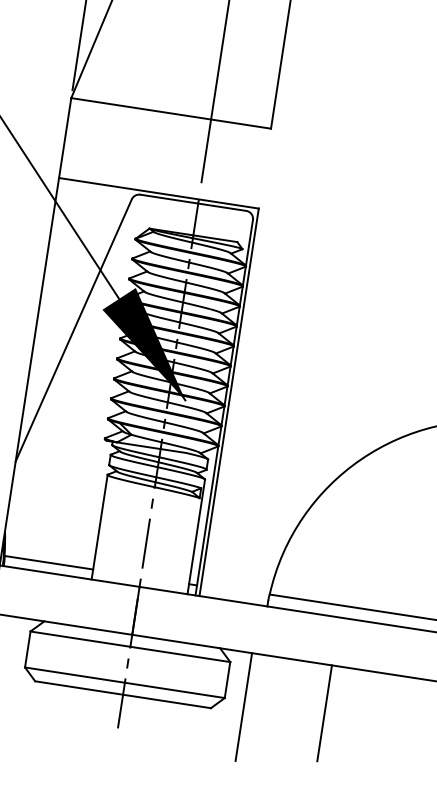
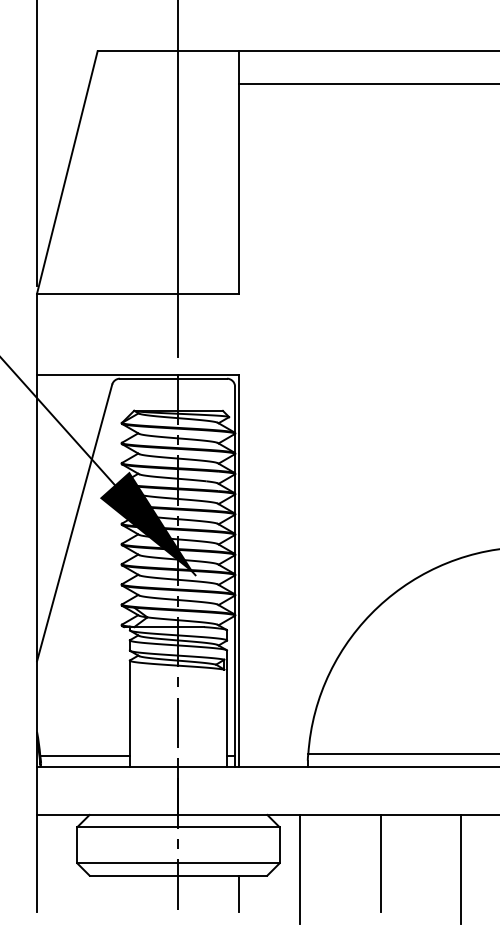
line: (180, 721) -> (239, 893), added
line: (403, 731) -> (461, 869), added

